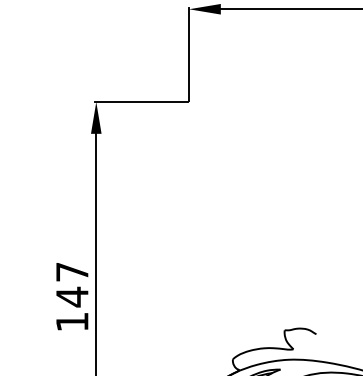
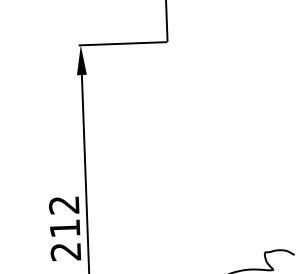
text: (71, 297) -> (64, 229), 147 -> 212

